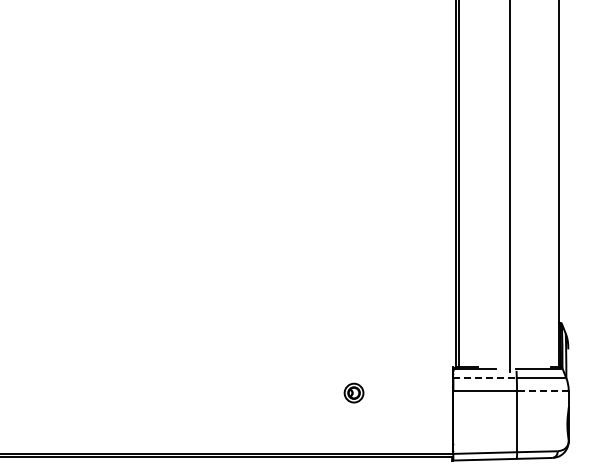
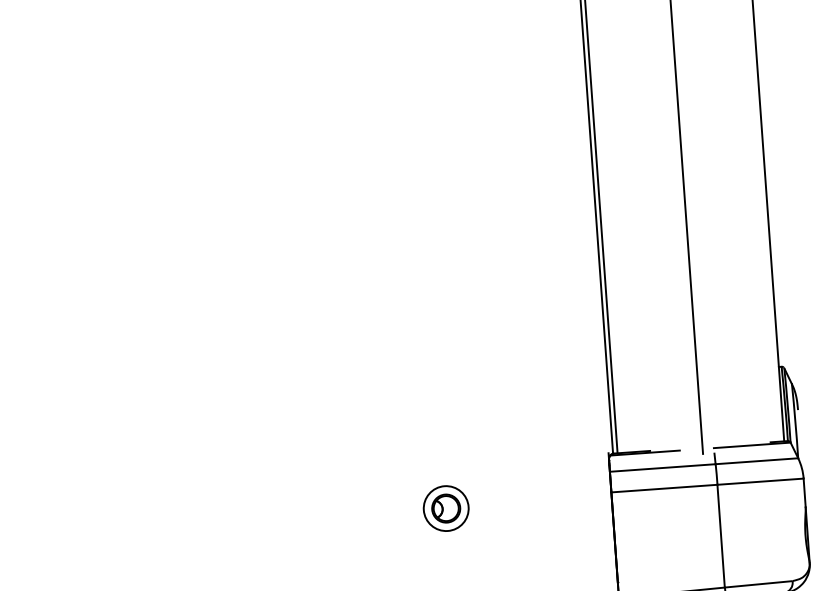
line: (485, 378) -> (663, 468), dashed -> solid
line: (542, 390) -> (759, 481), dashed -> solid
part: (353, 392) -> (445, 507), size x1.43

